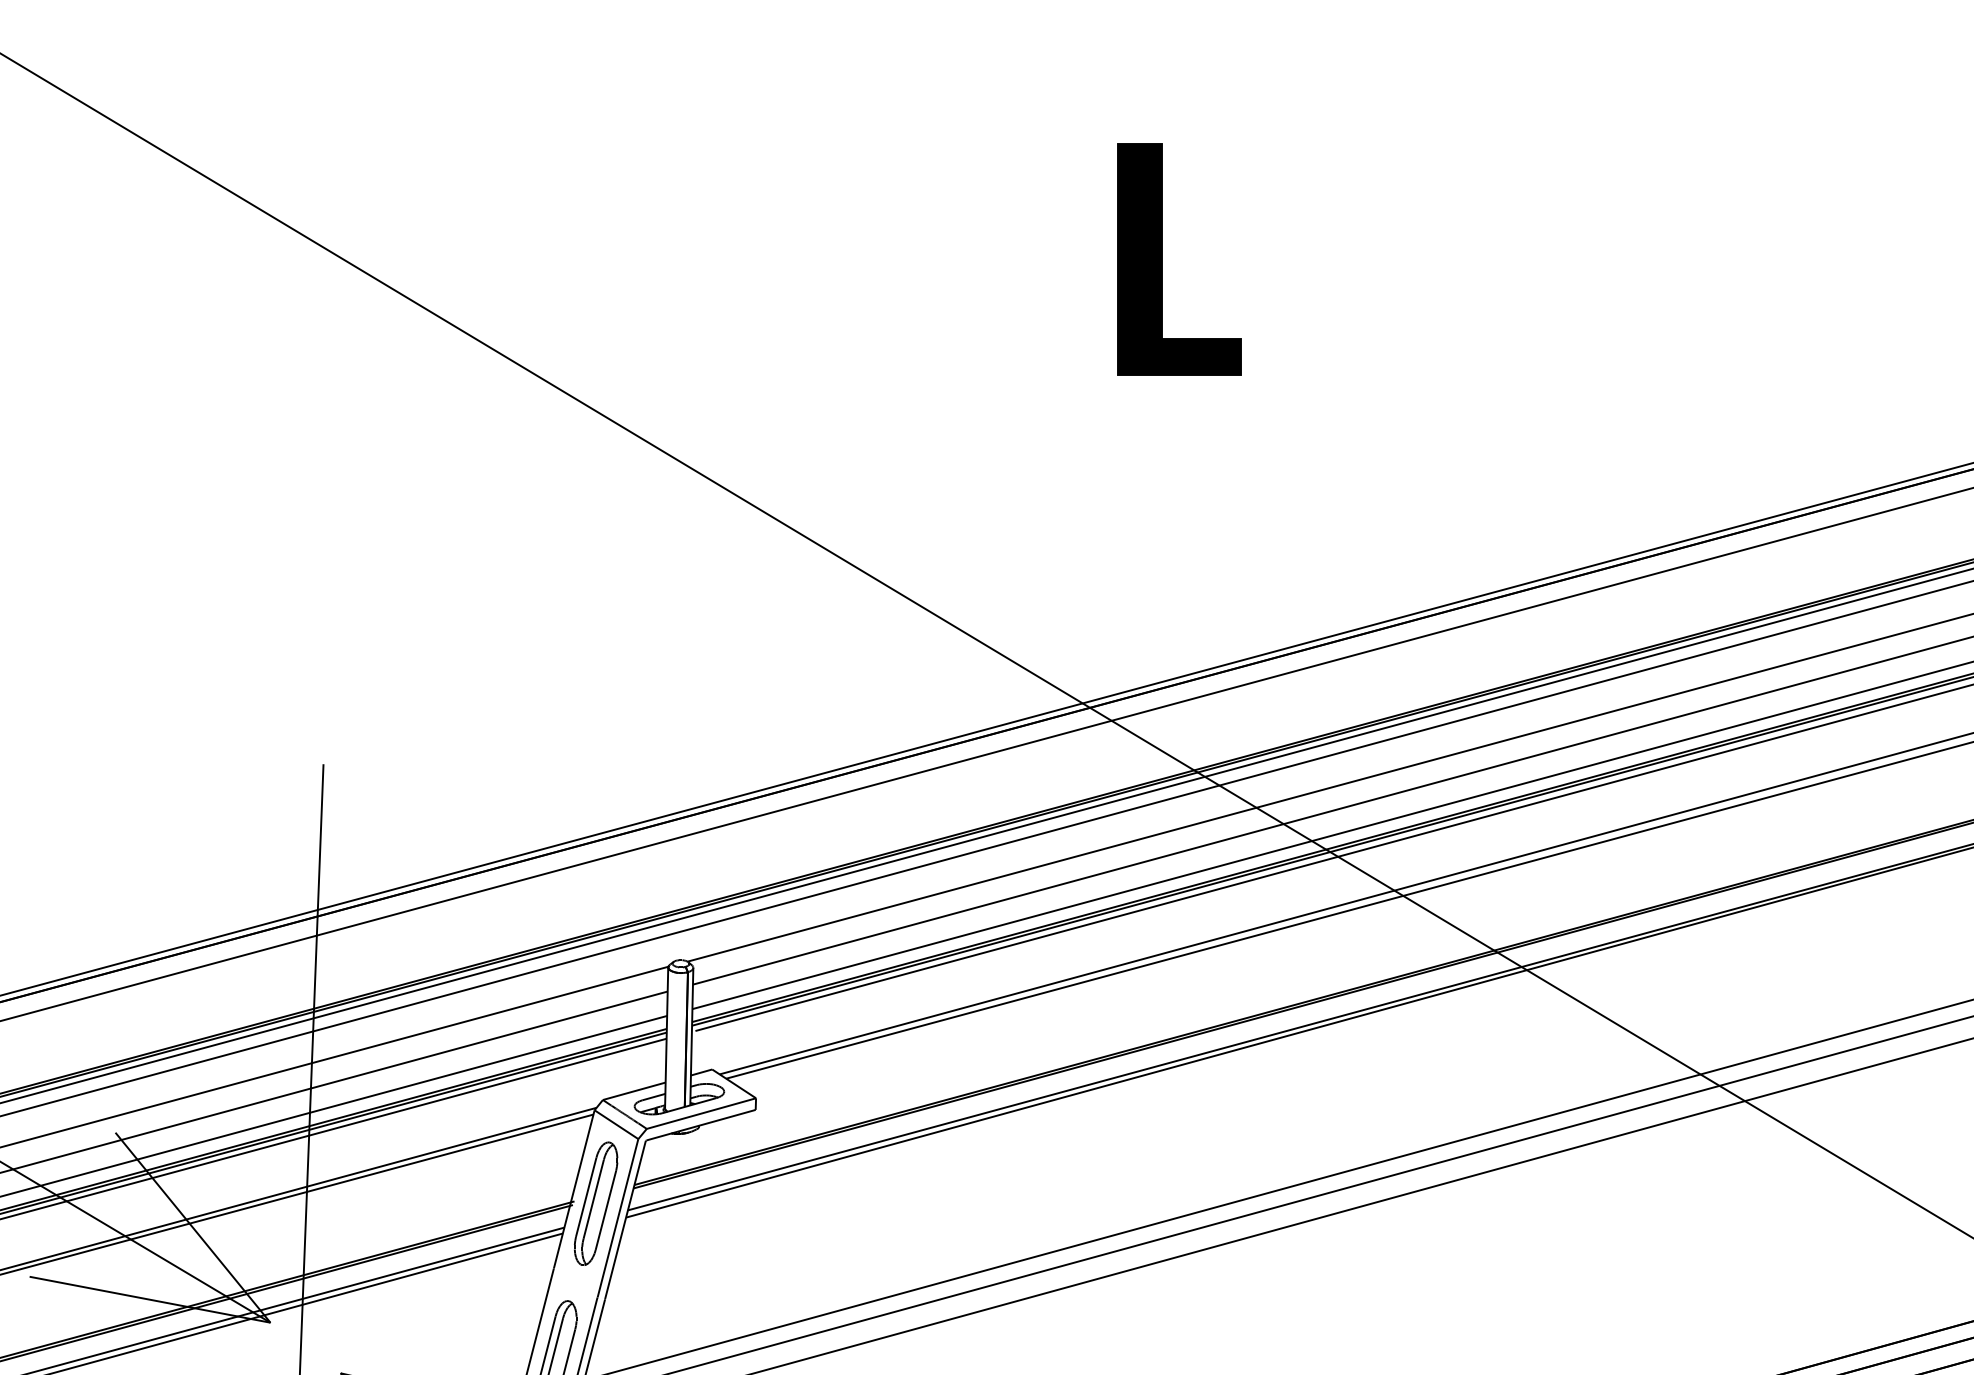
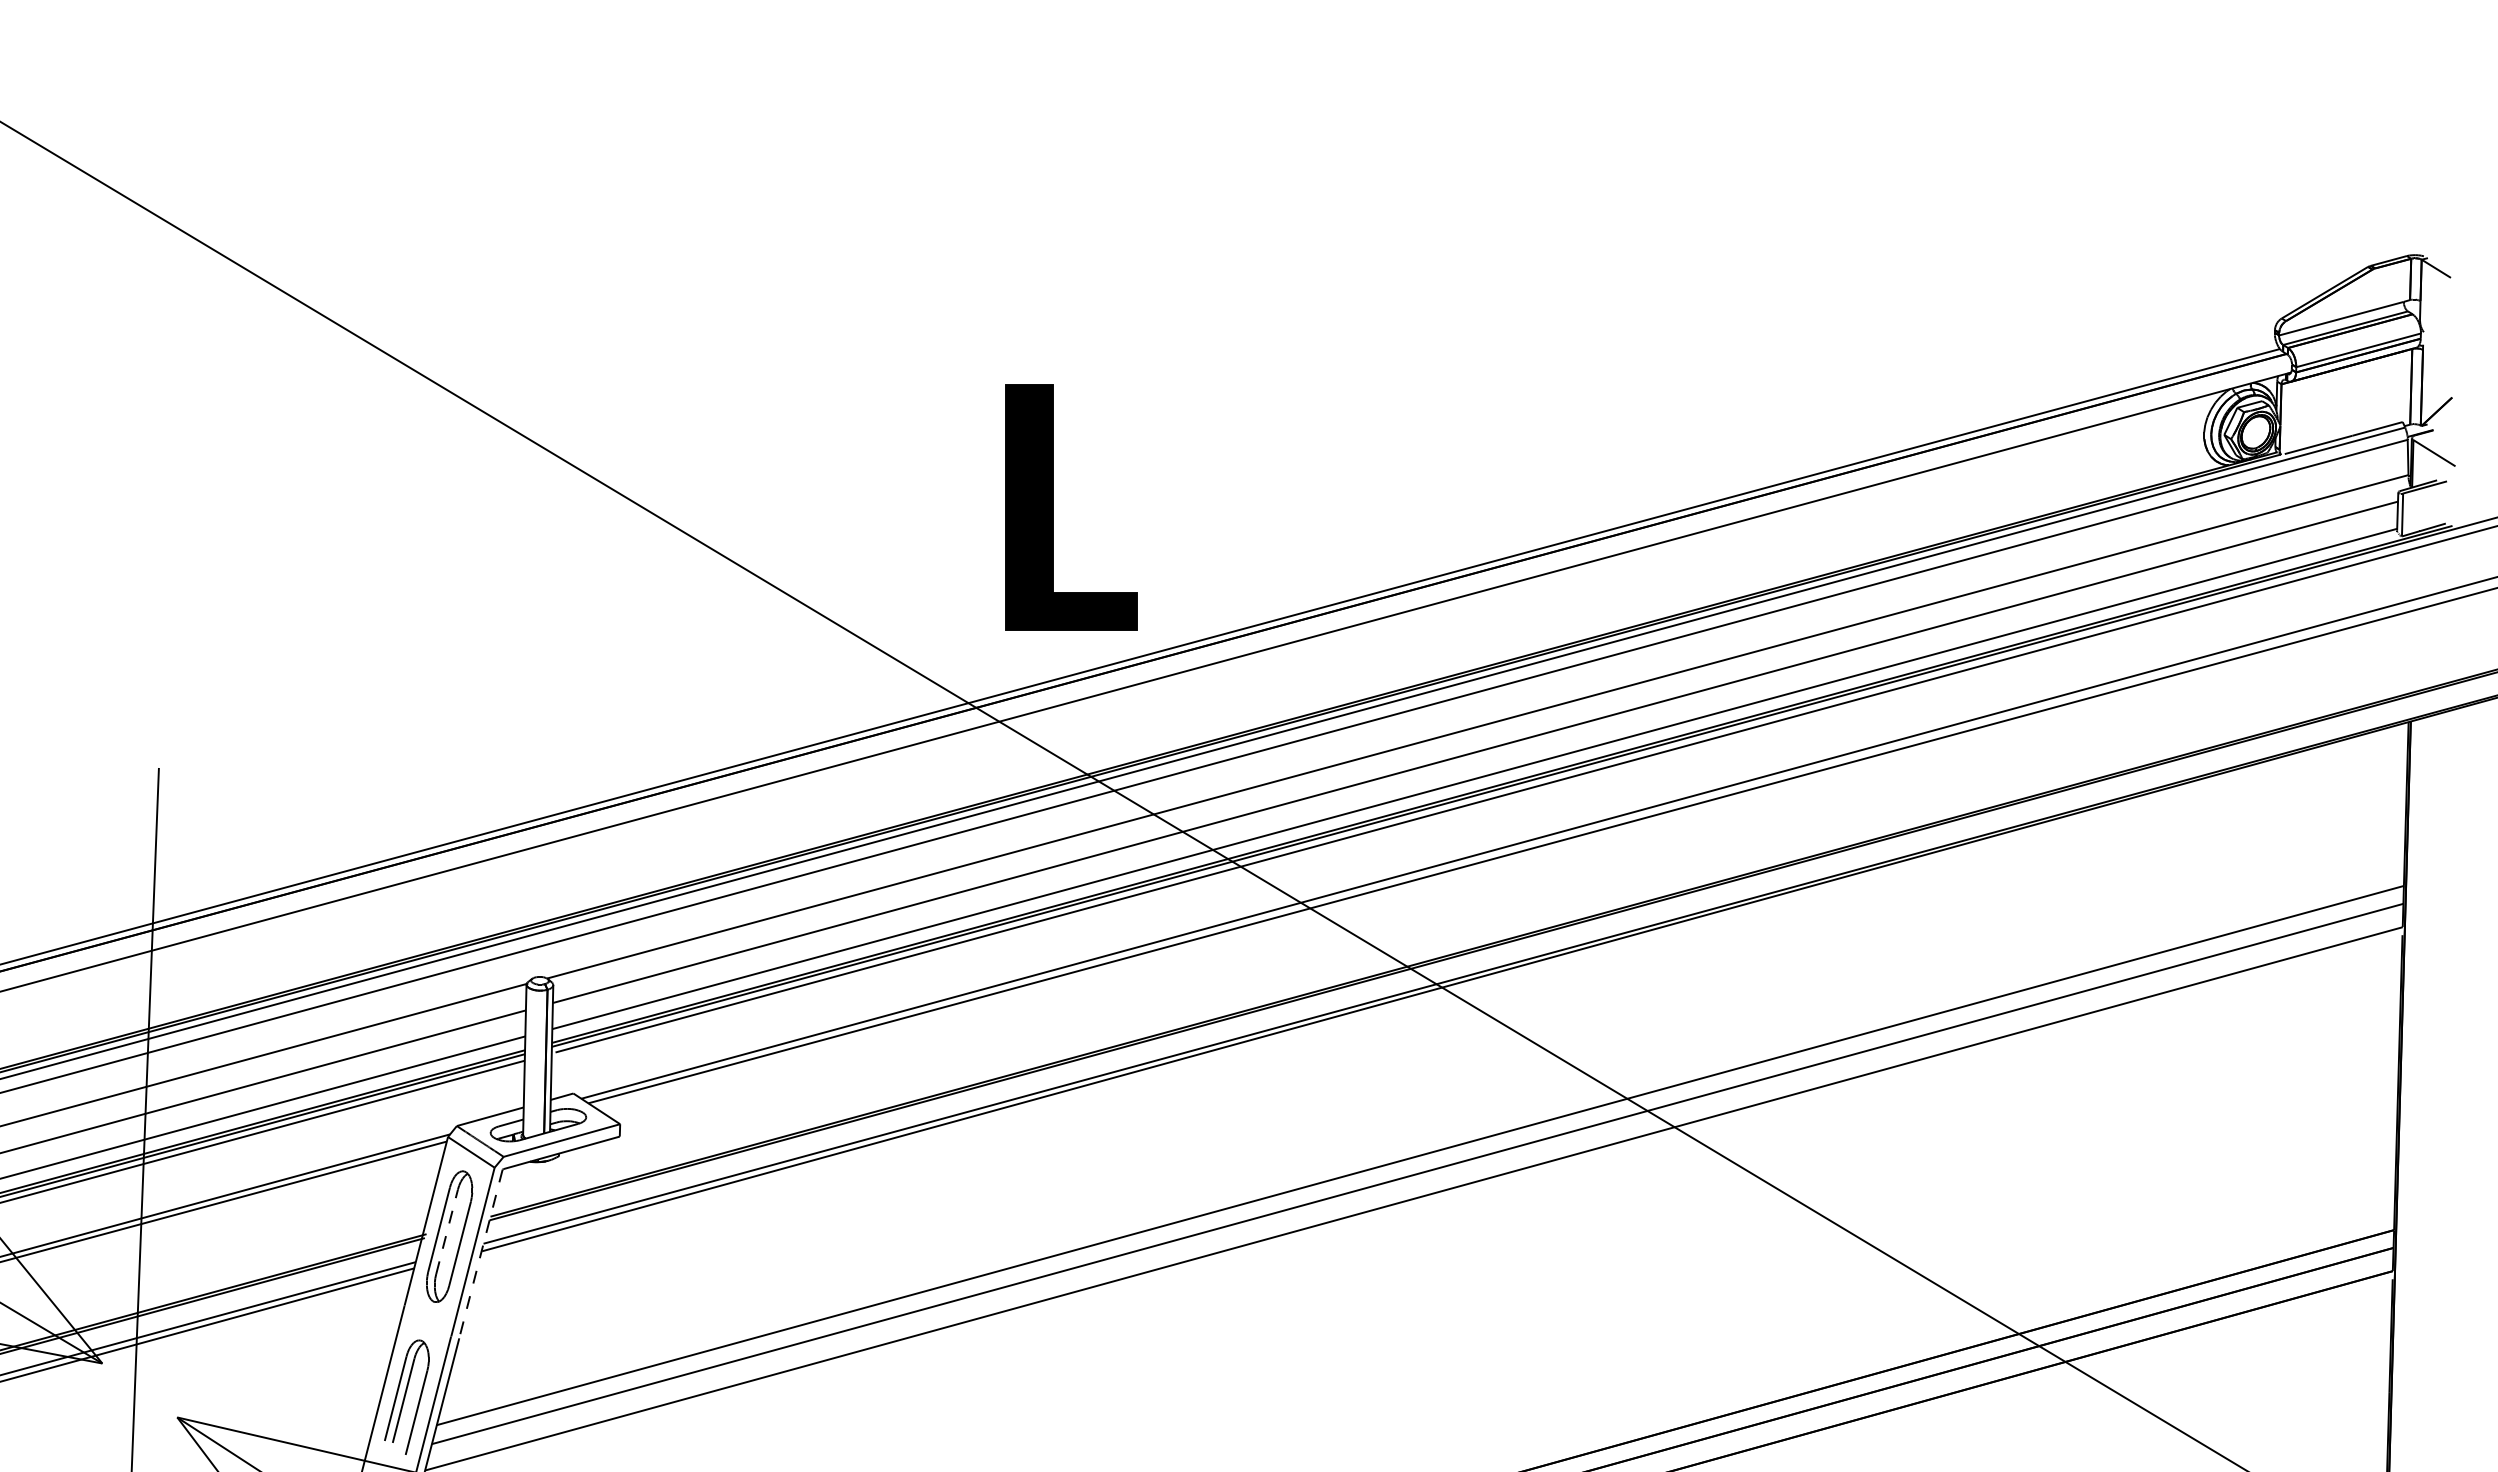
part: (1162, 259) -> (1053, 507), moved
line: (594, 1198) -> (447, 1231), solid -> dashed
line: (625, 1220) -> (480, 1254), solid -> dashed

